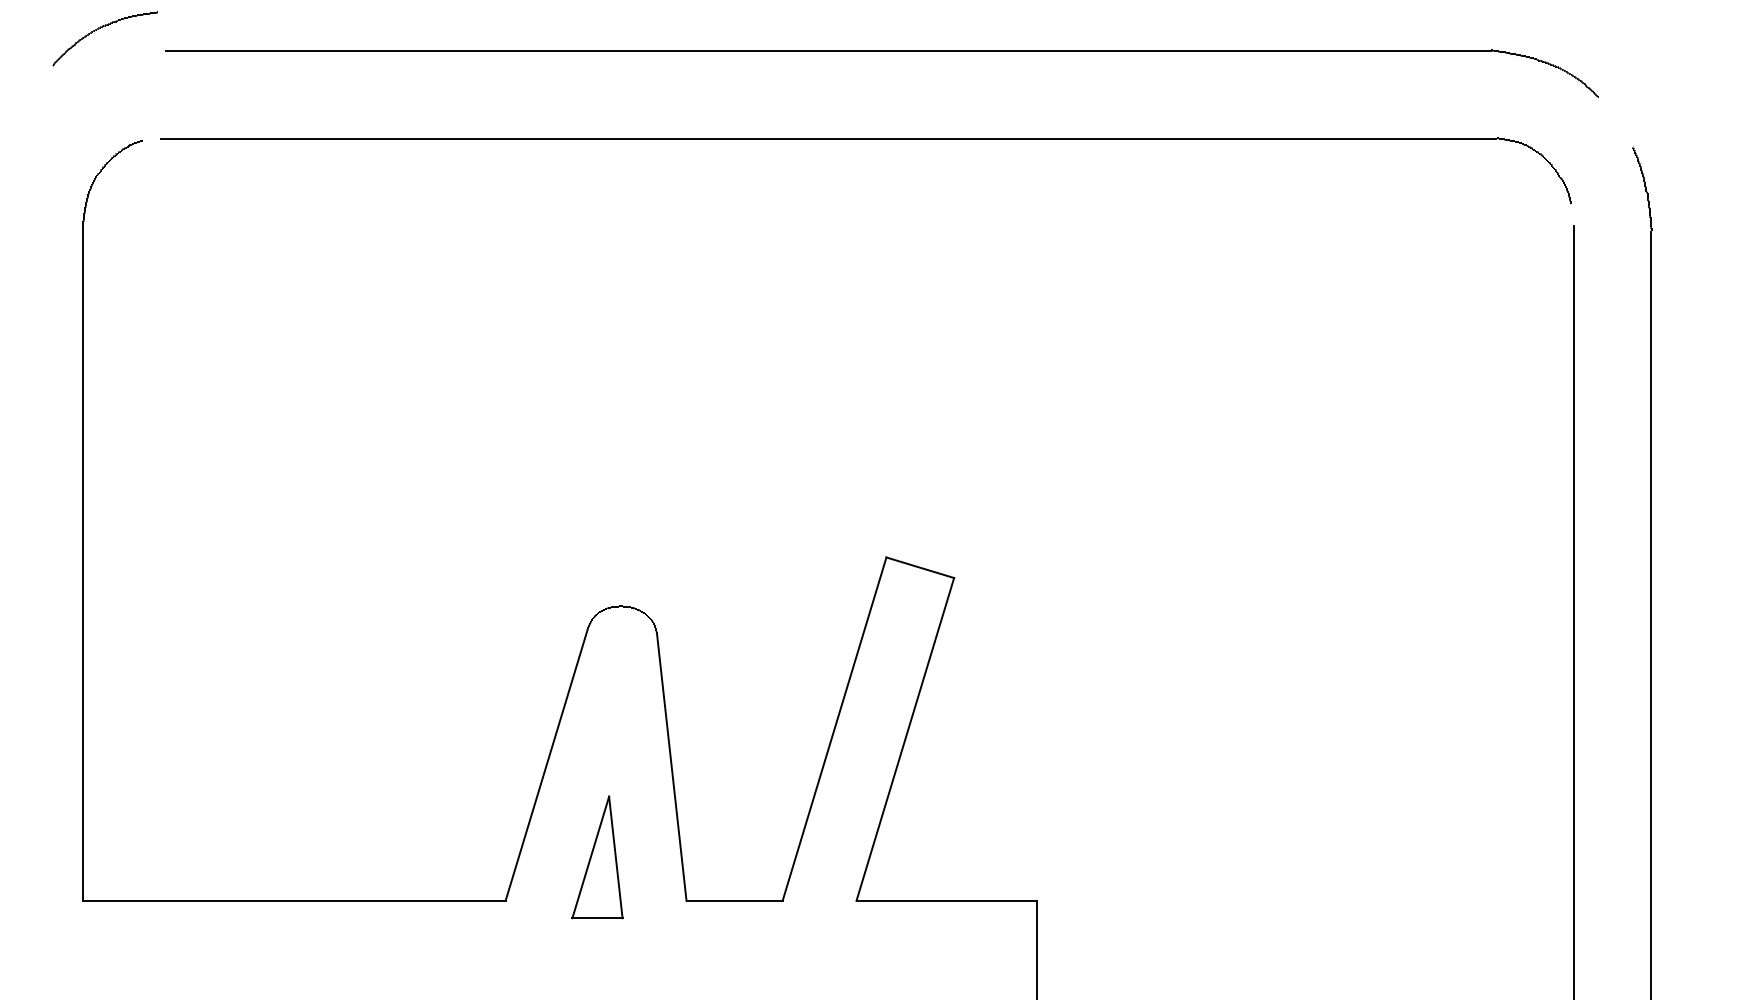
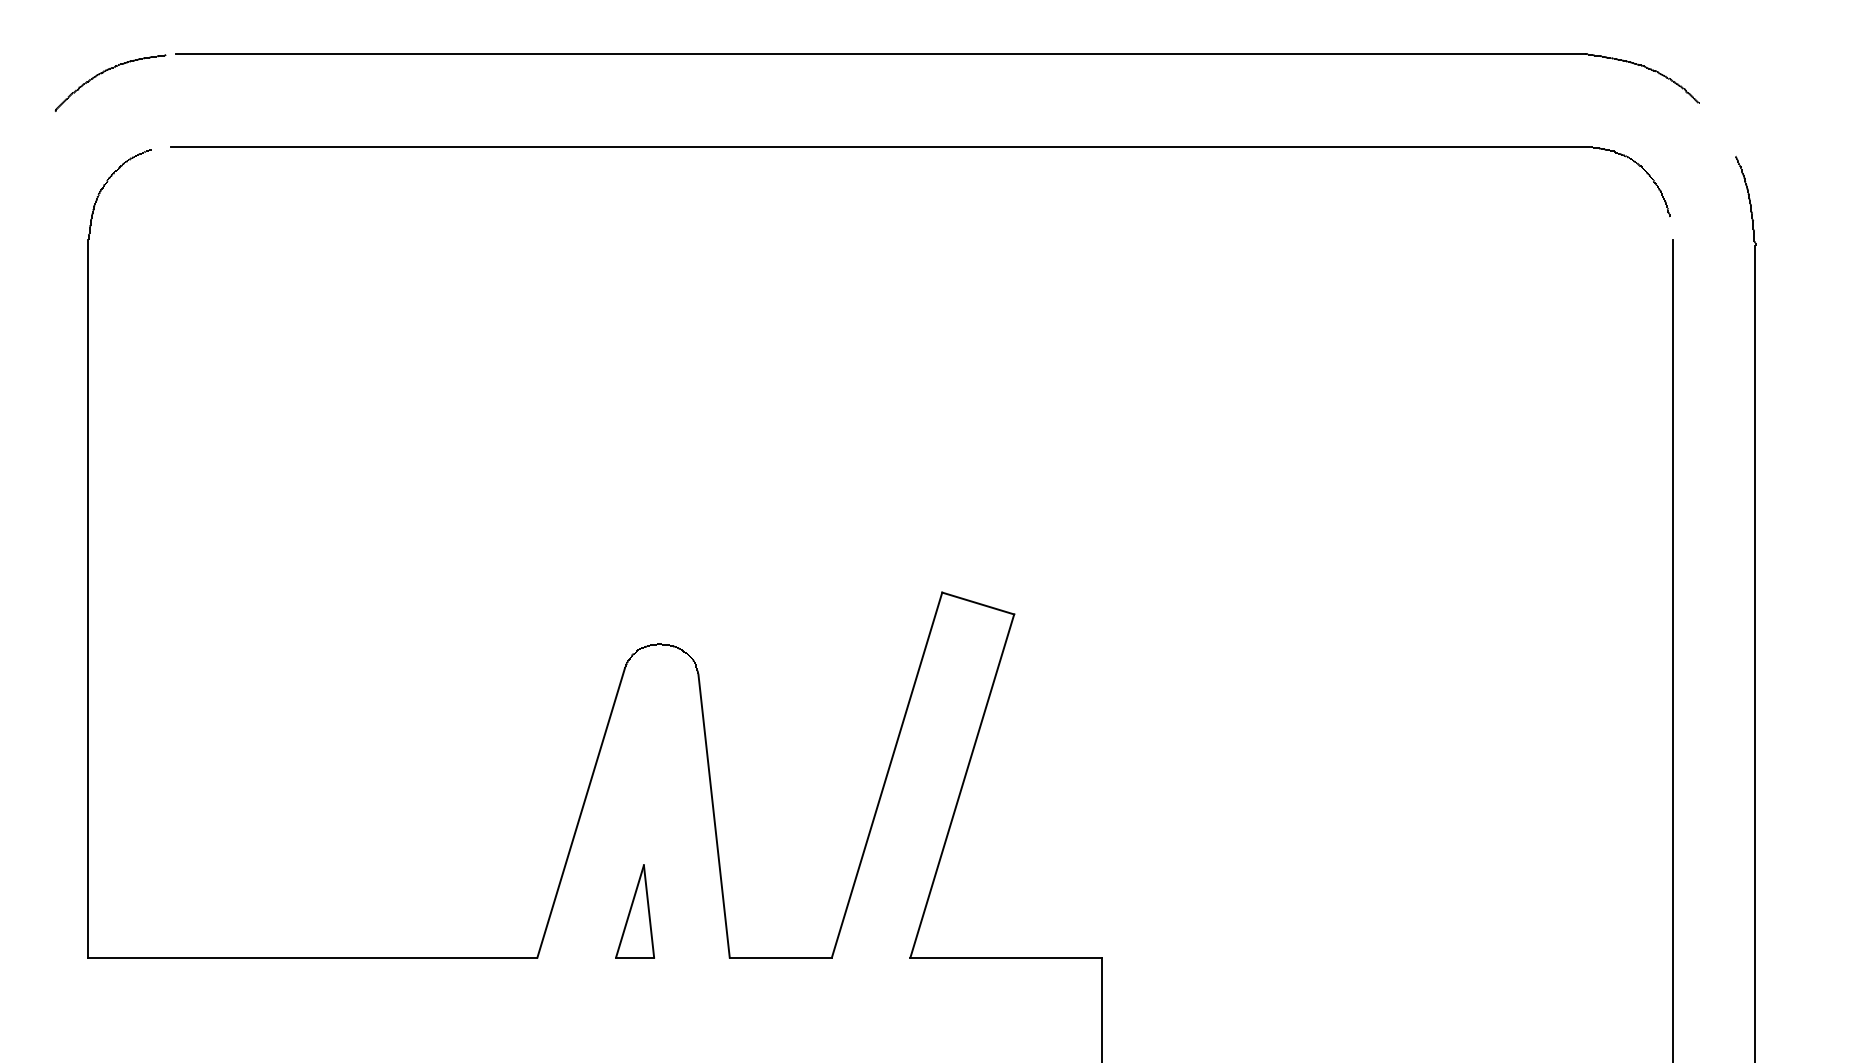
curve: (100, 28) -> (105, 71), moved
part: (597, 857) -> (635, 911), size x0.71

